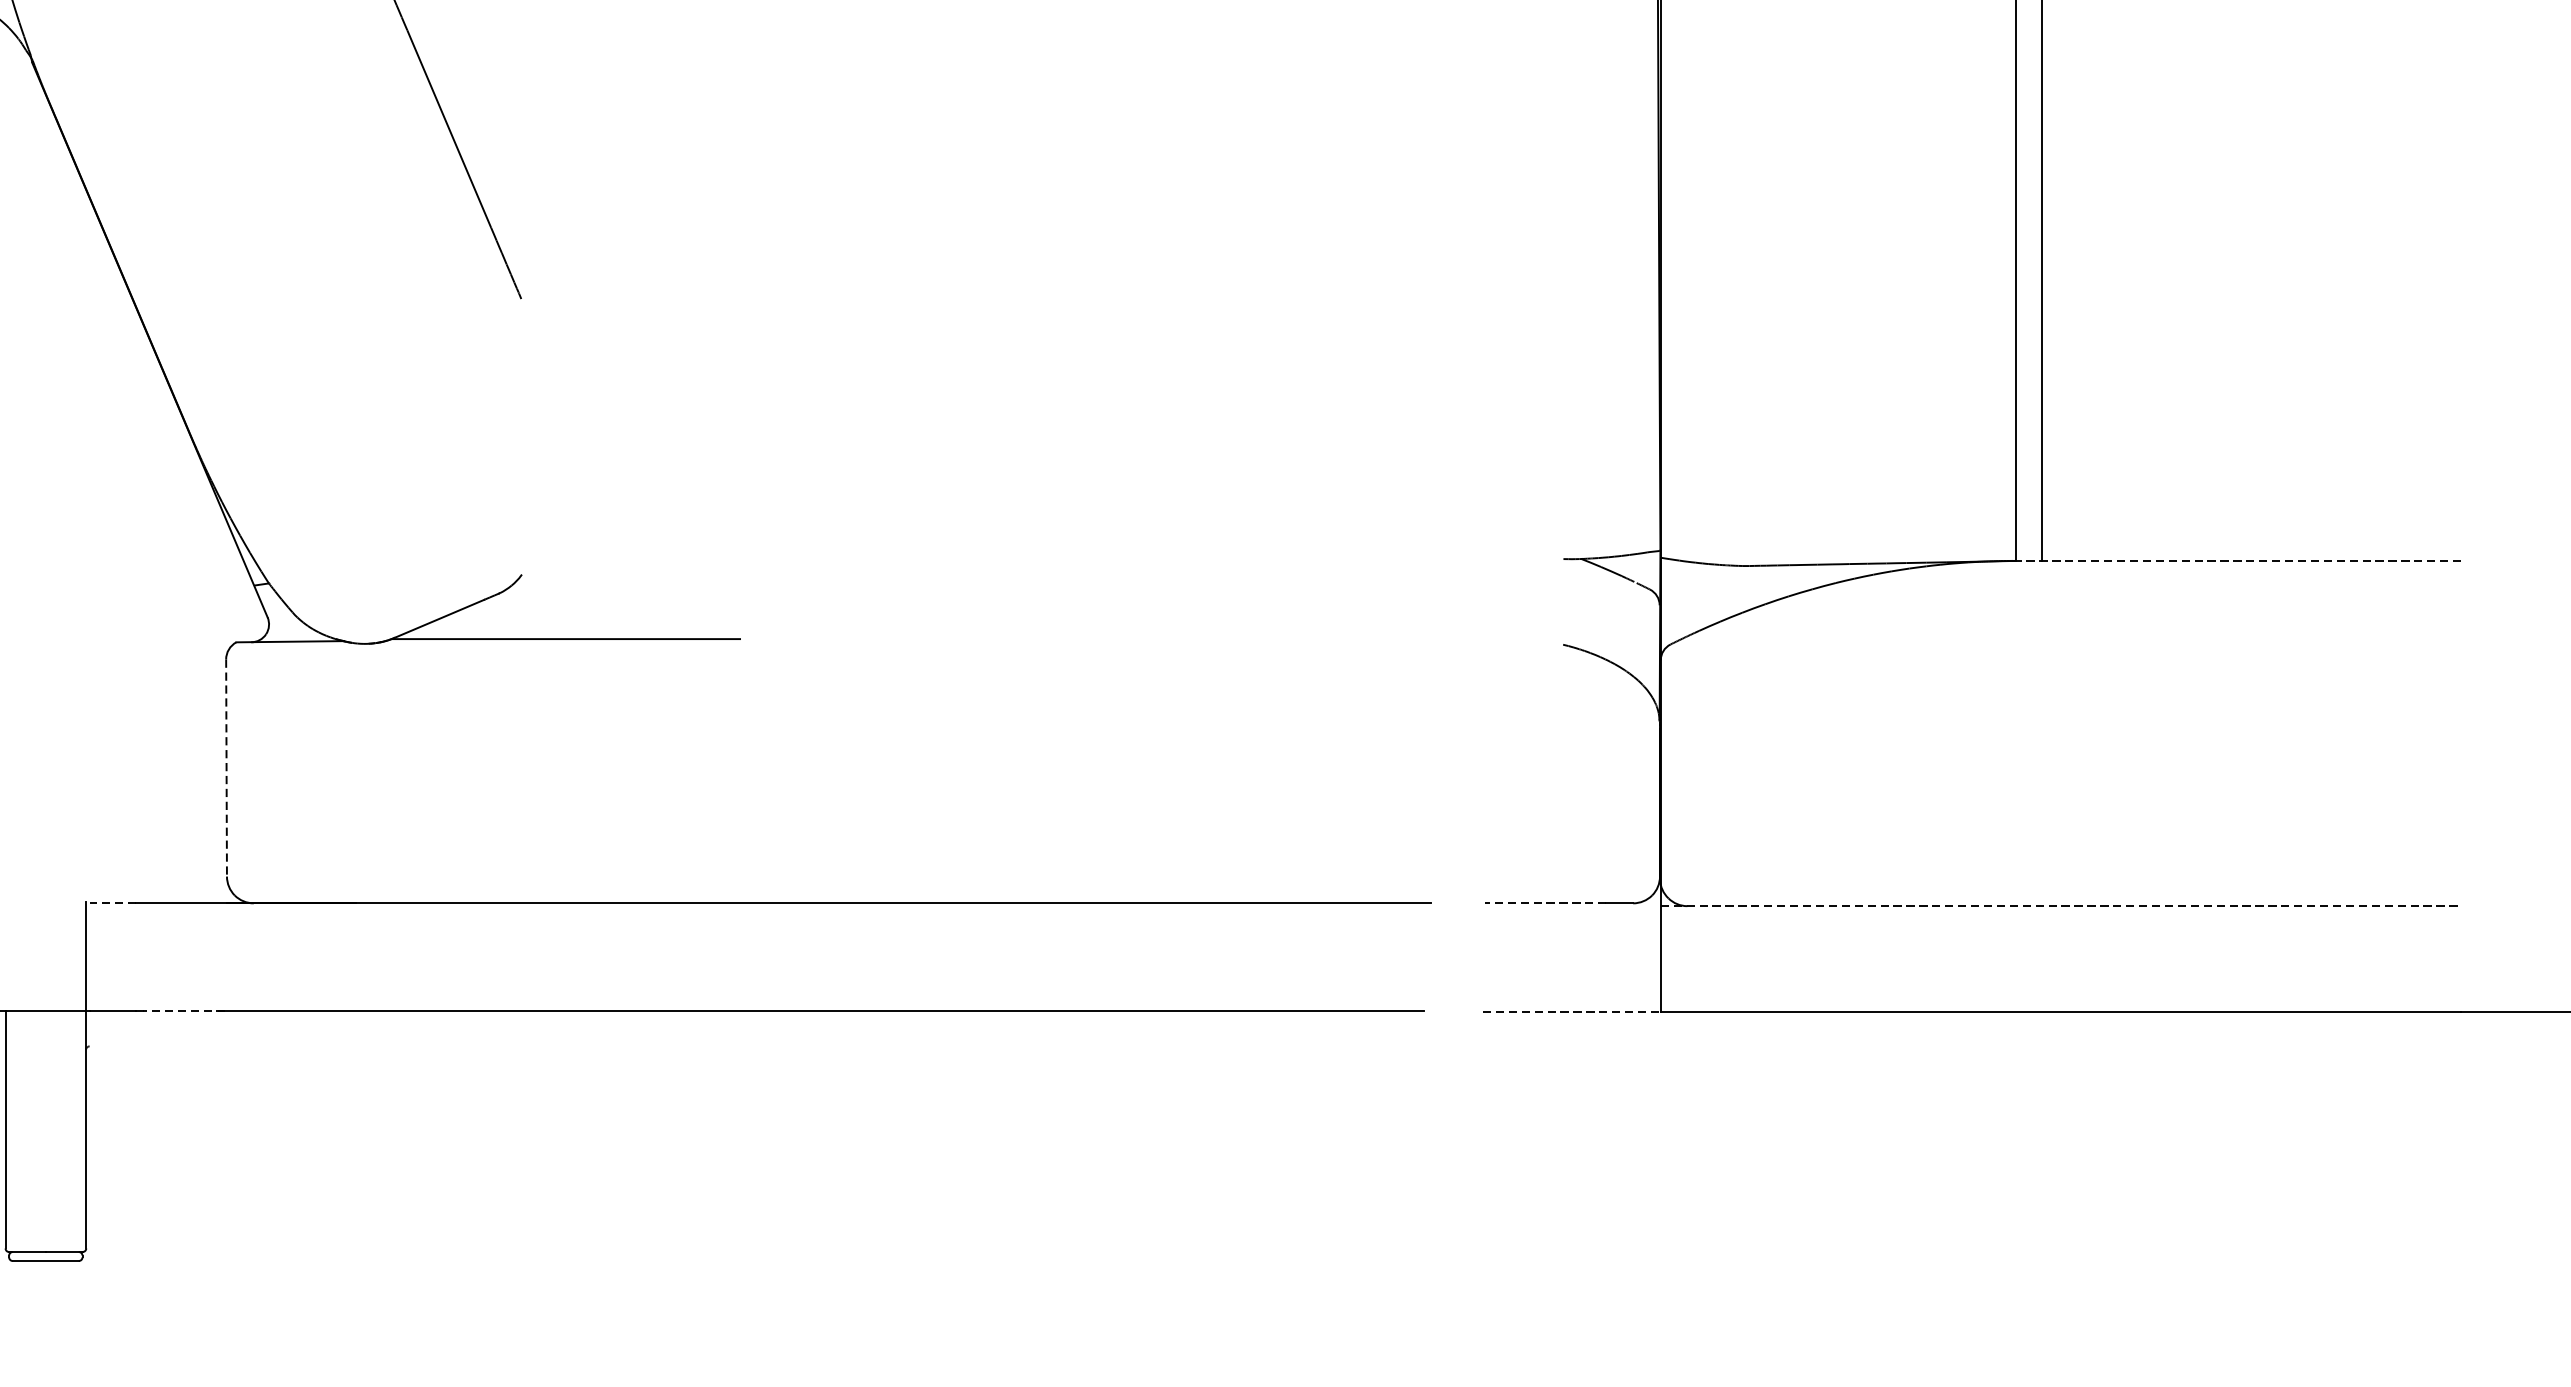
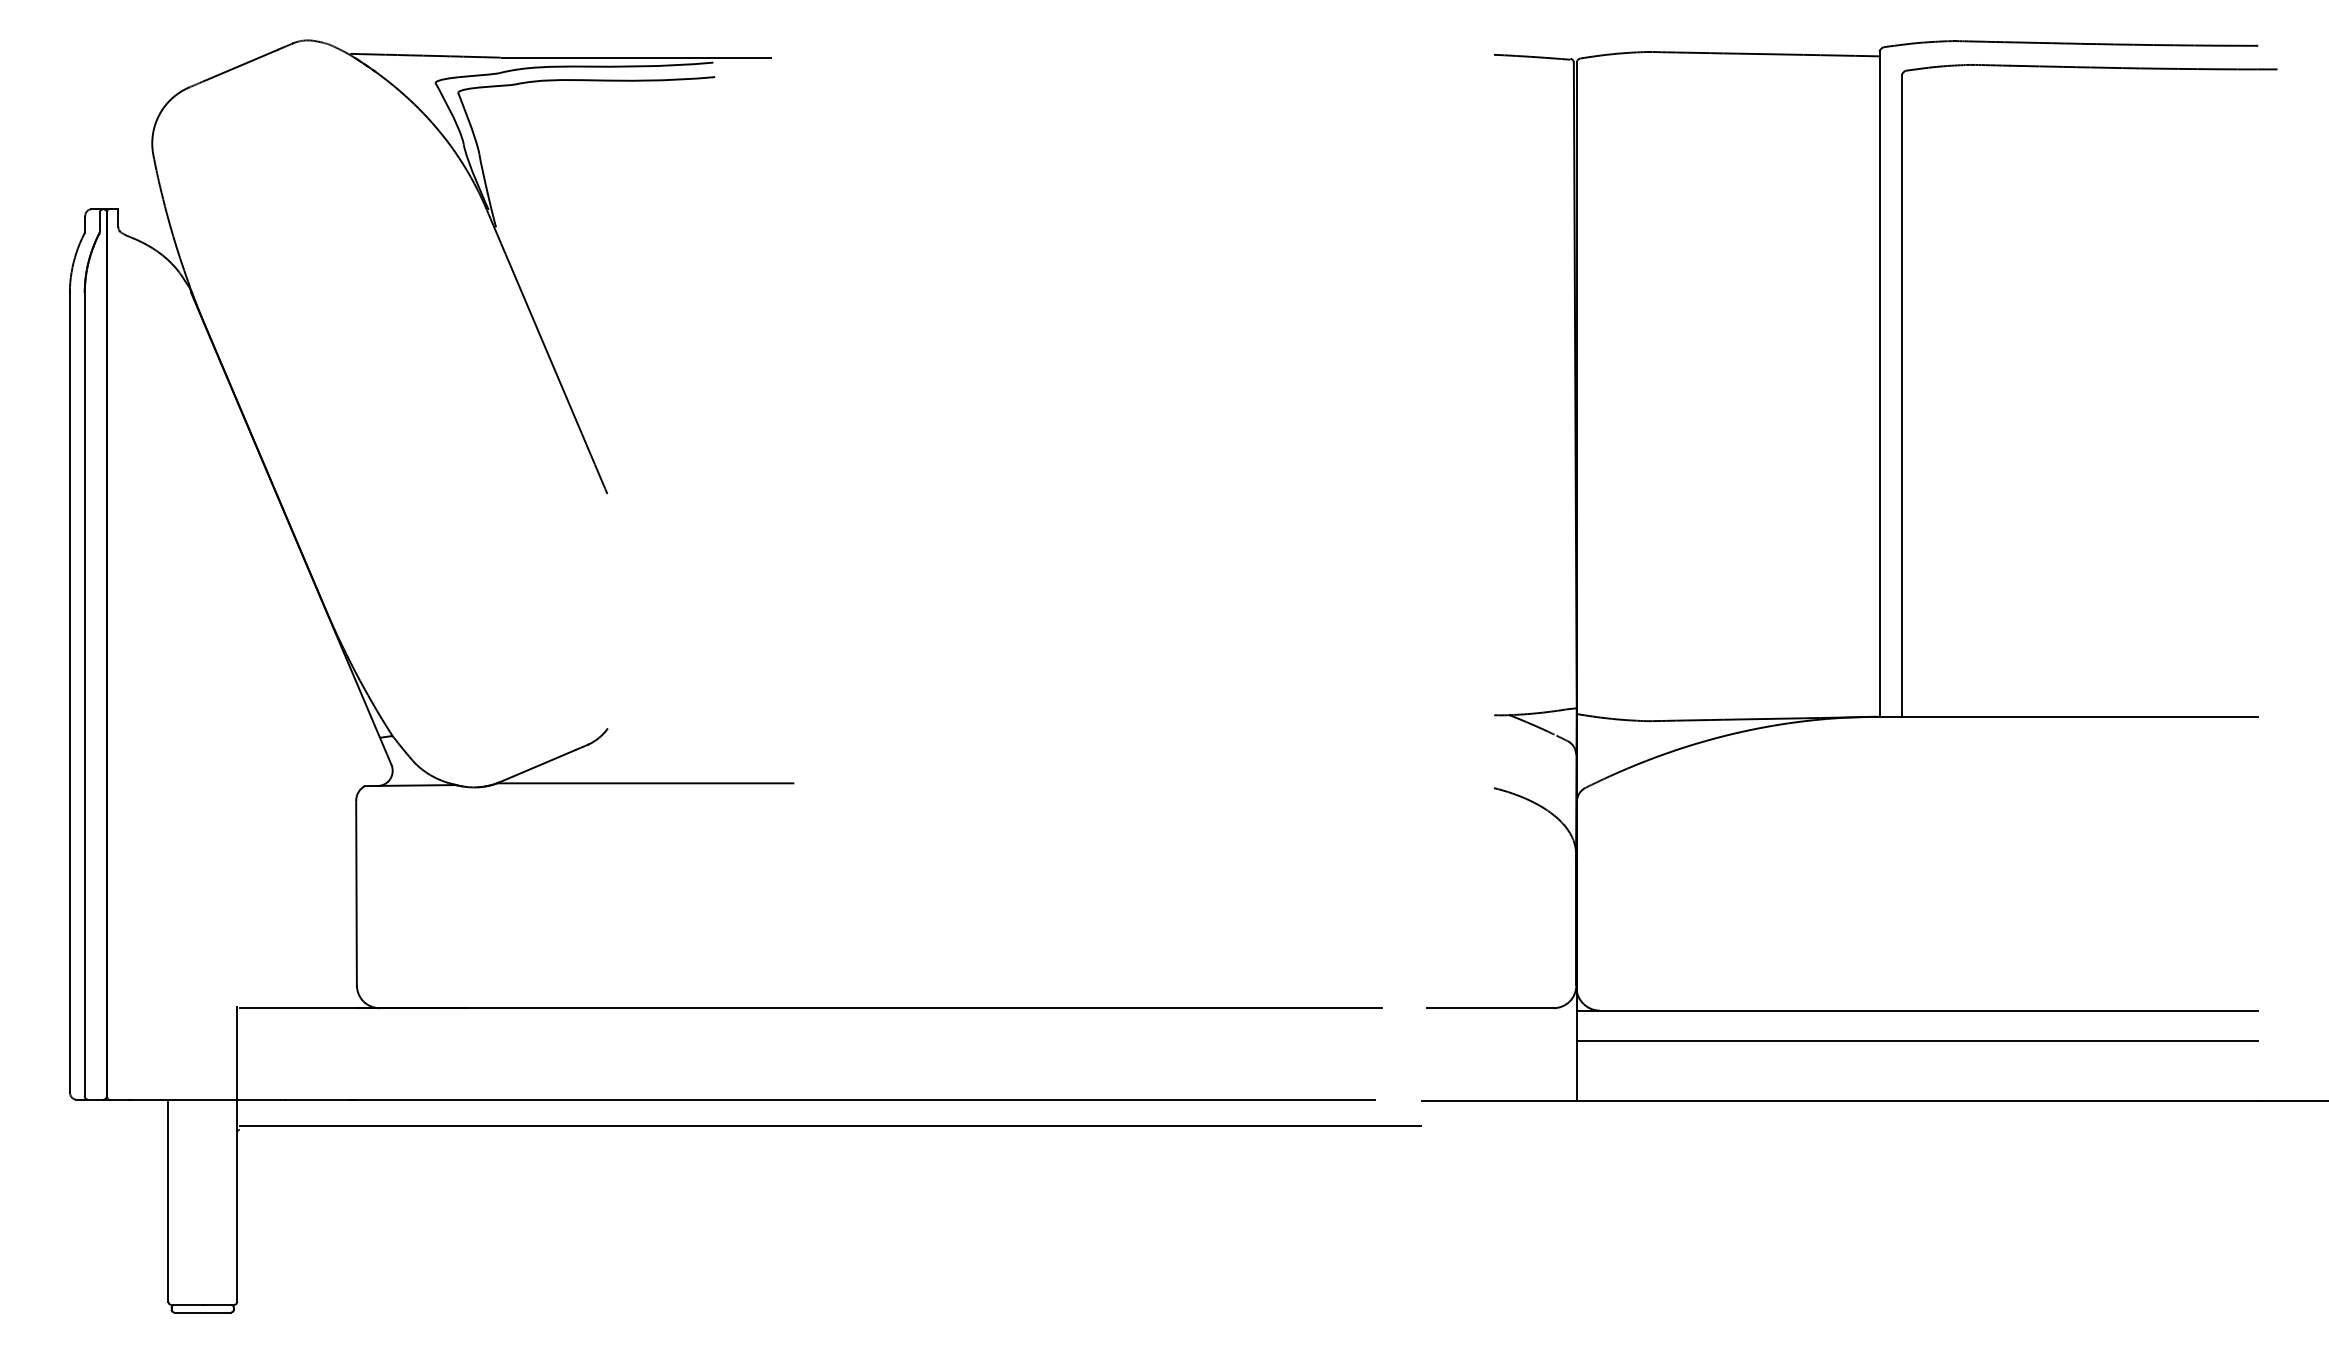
line: (2239, 560) -> (2069, 716), dashed -> solid
line: (226, 768) -> (356, 893), dashed -> solid
line: (112, 903) -> (259, 1008), dashed -> solid
line: (1544, 903) -> (1478, 1008), dashed -> solid
line: (2060, 906) -> (1917, 1010), dashed -> solid
line: (2060, 941) -> (1917, 1040), added
line: (184, 1010) -> (320, 1099), dashed -> solid
line: (1568, 1011) -> (1498, 1100), dashed -> solid
line: (782, 1042) -> (829, 1126), added

